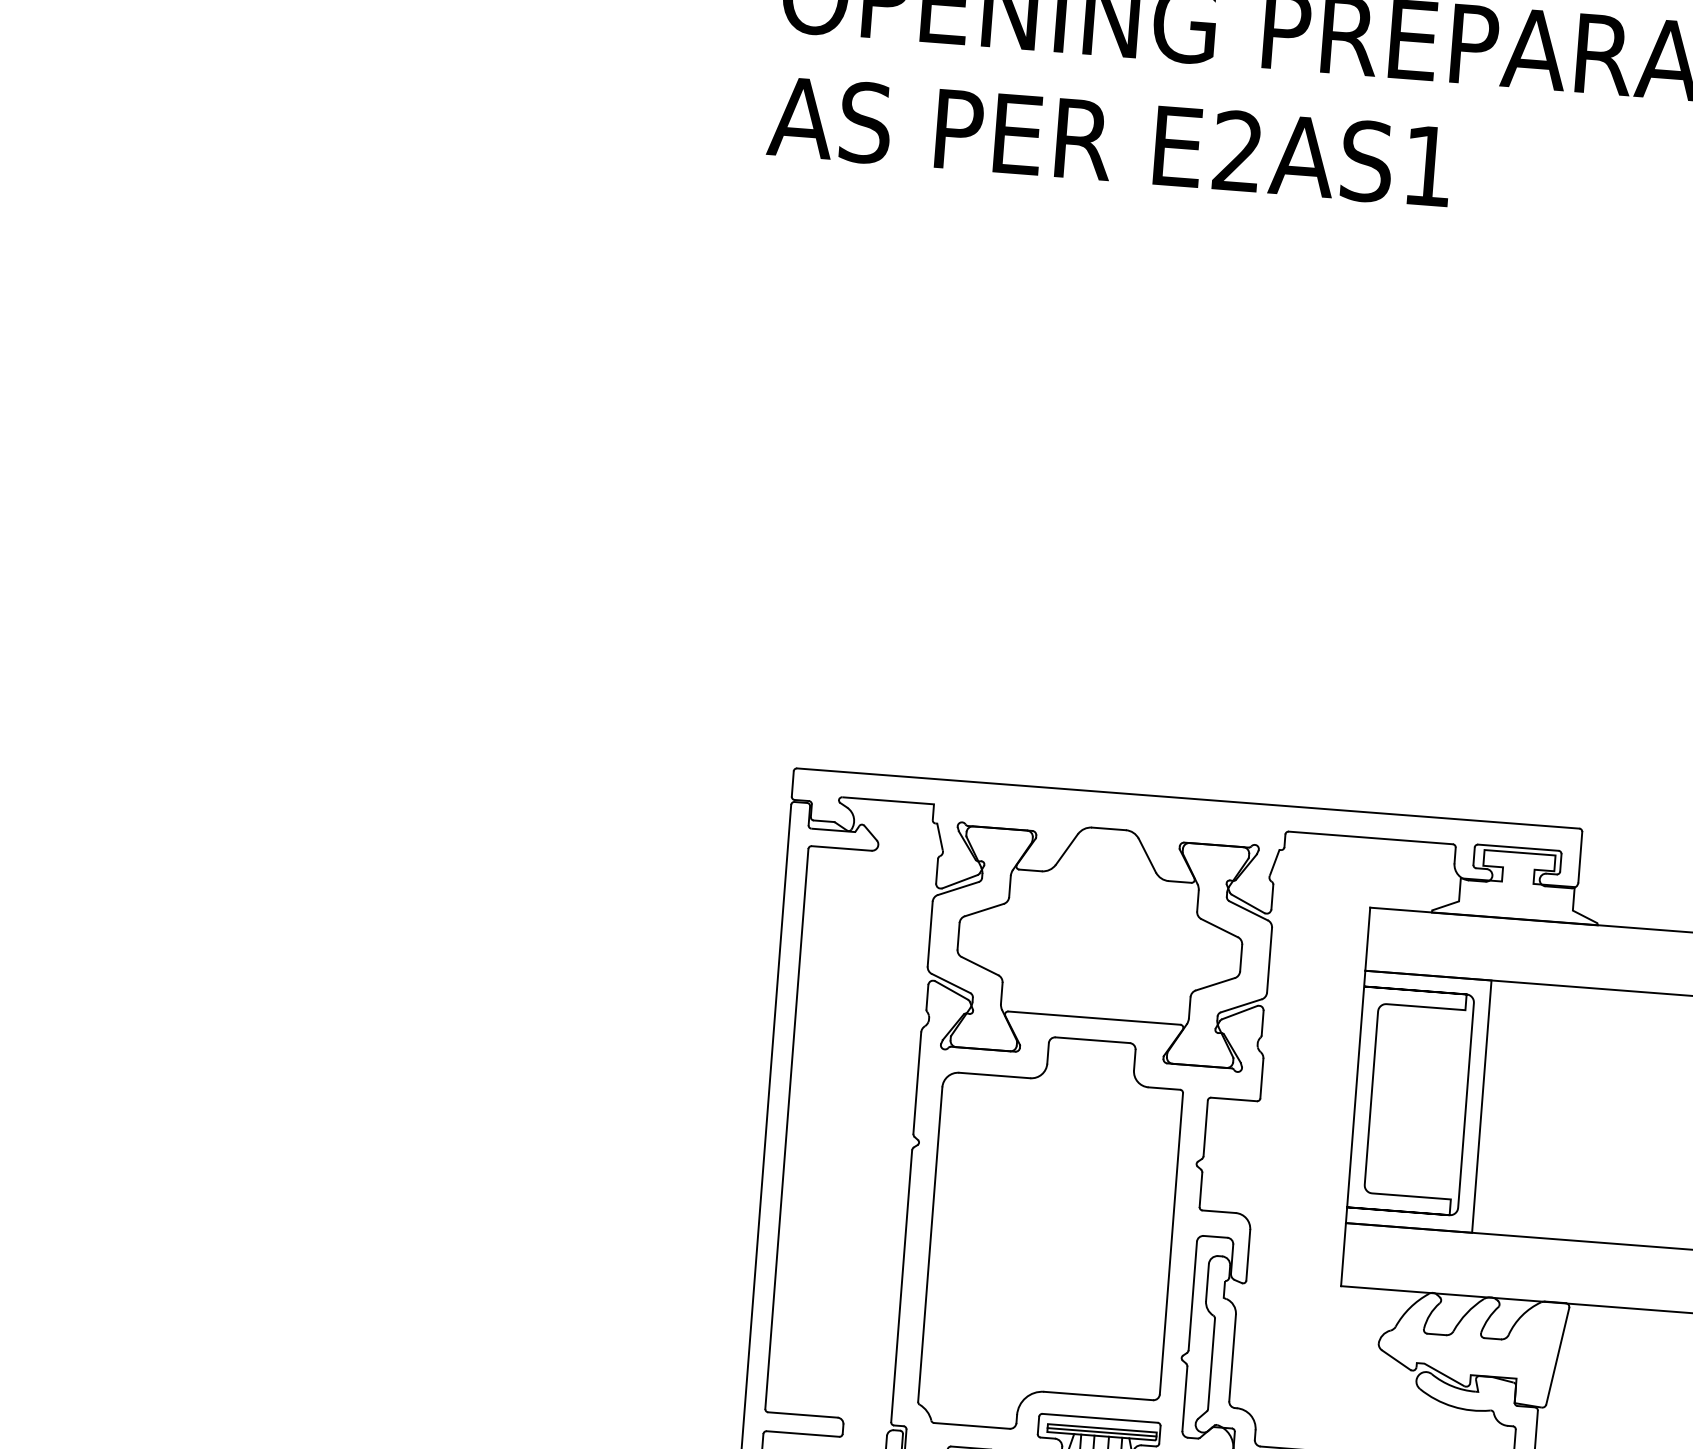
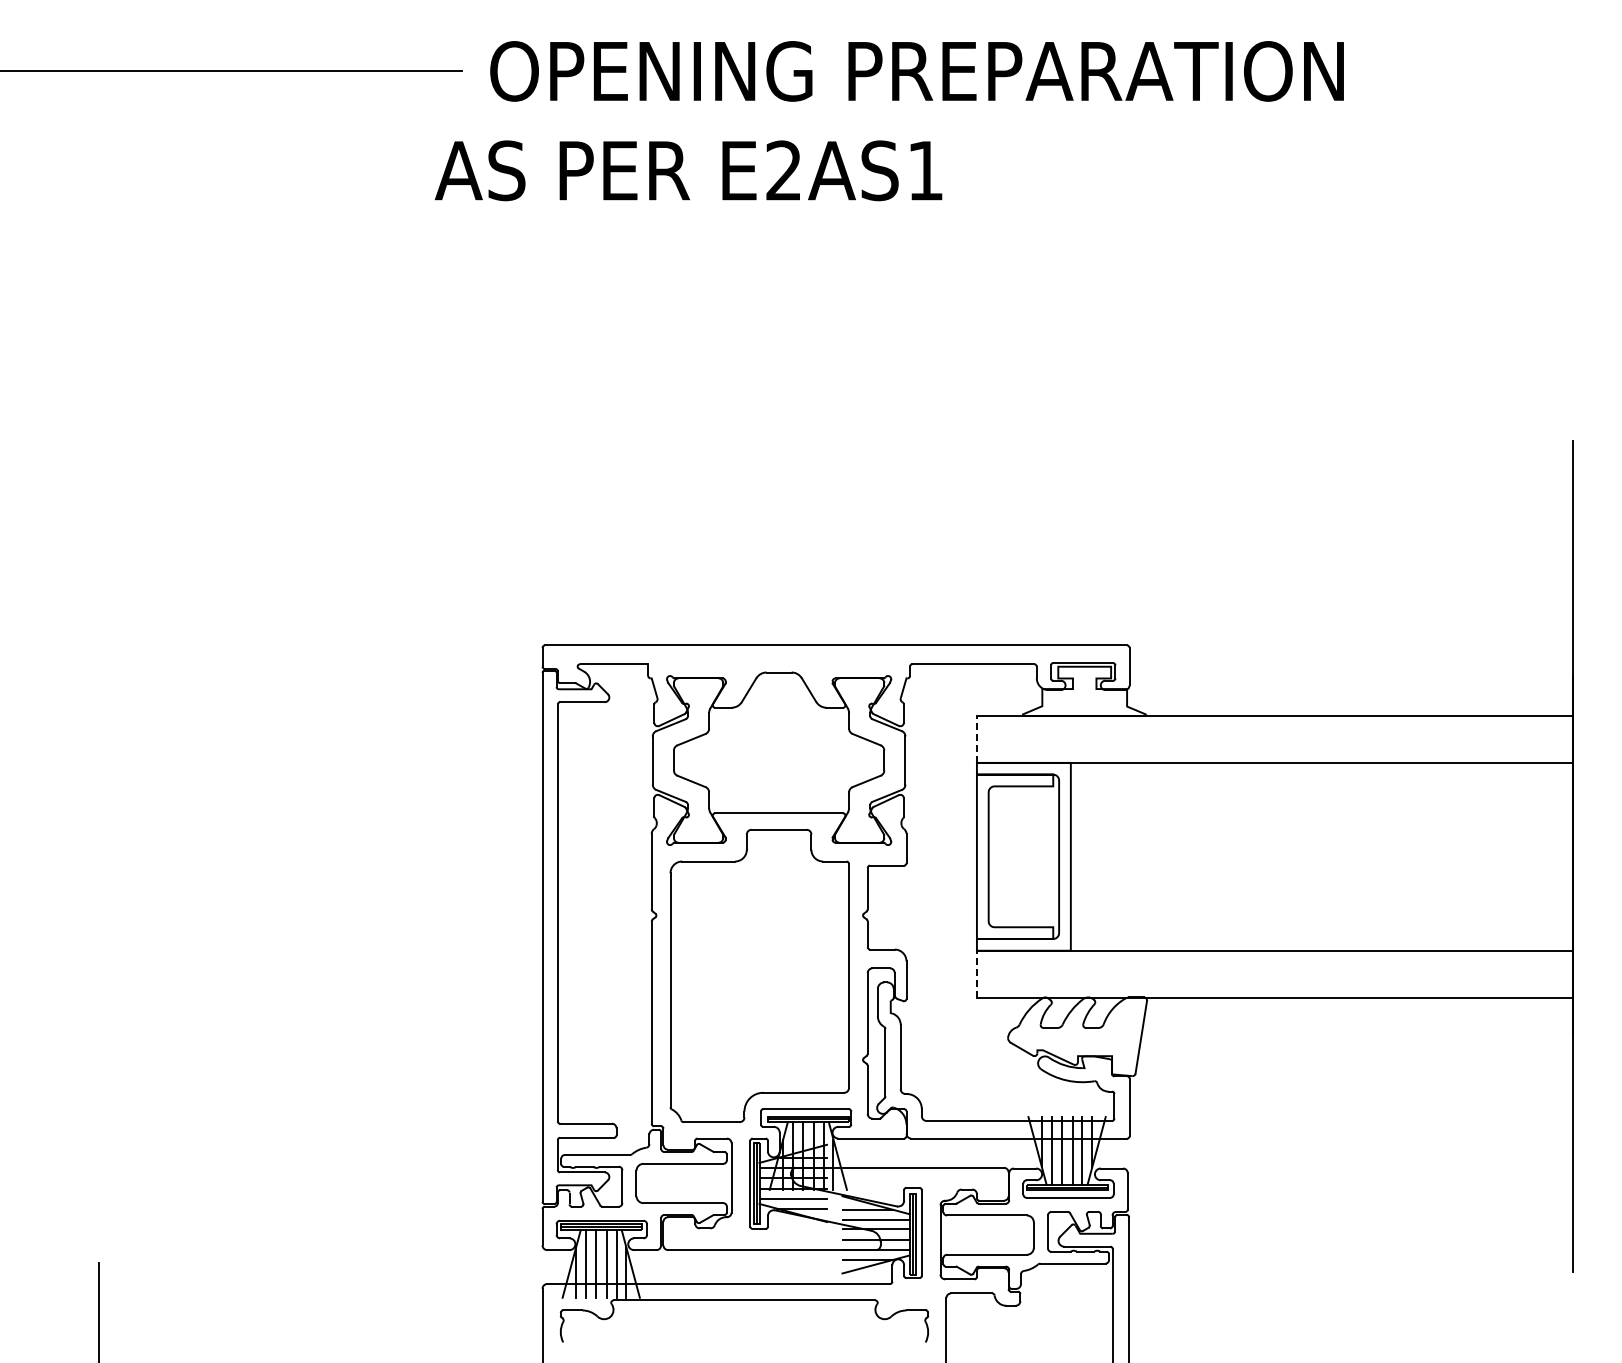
text: (1109, 141) -> (688, 170), moved
line: (1367, 937) -> (976, 738), solid -> dashed
line: (1343, 1253) -> (976, 973), solid -> dashed

